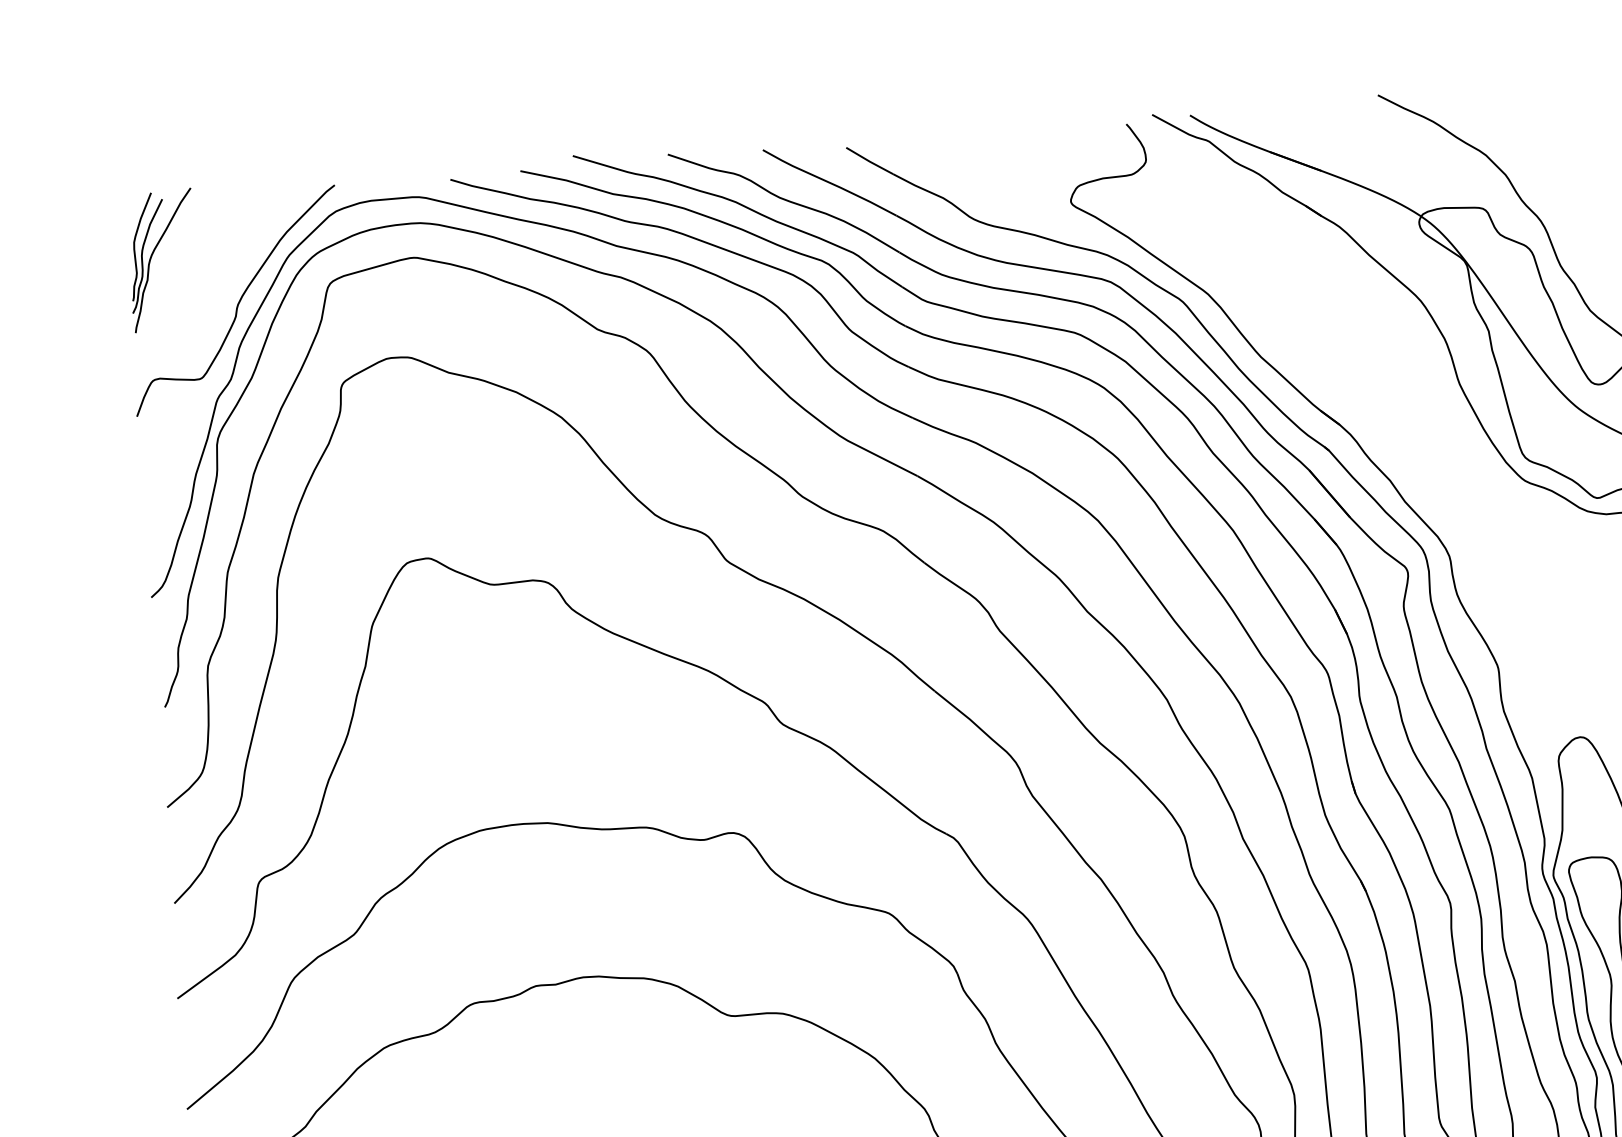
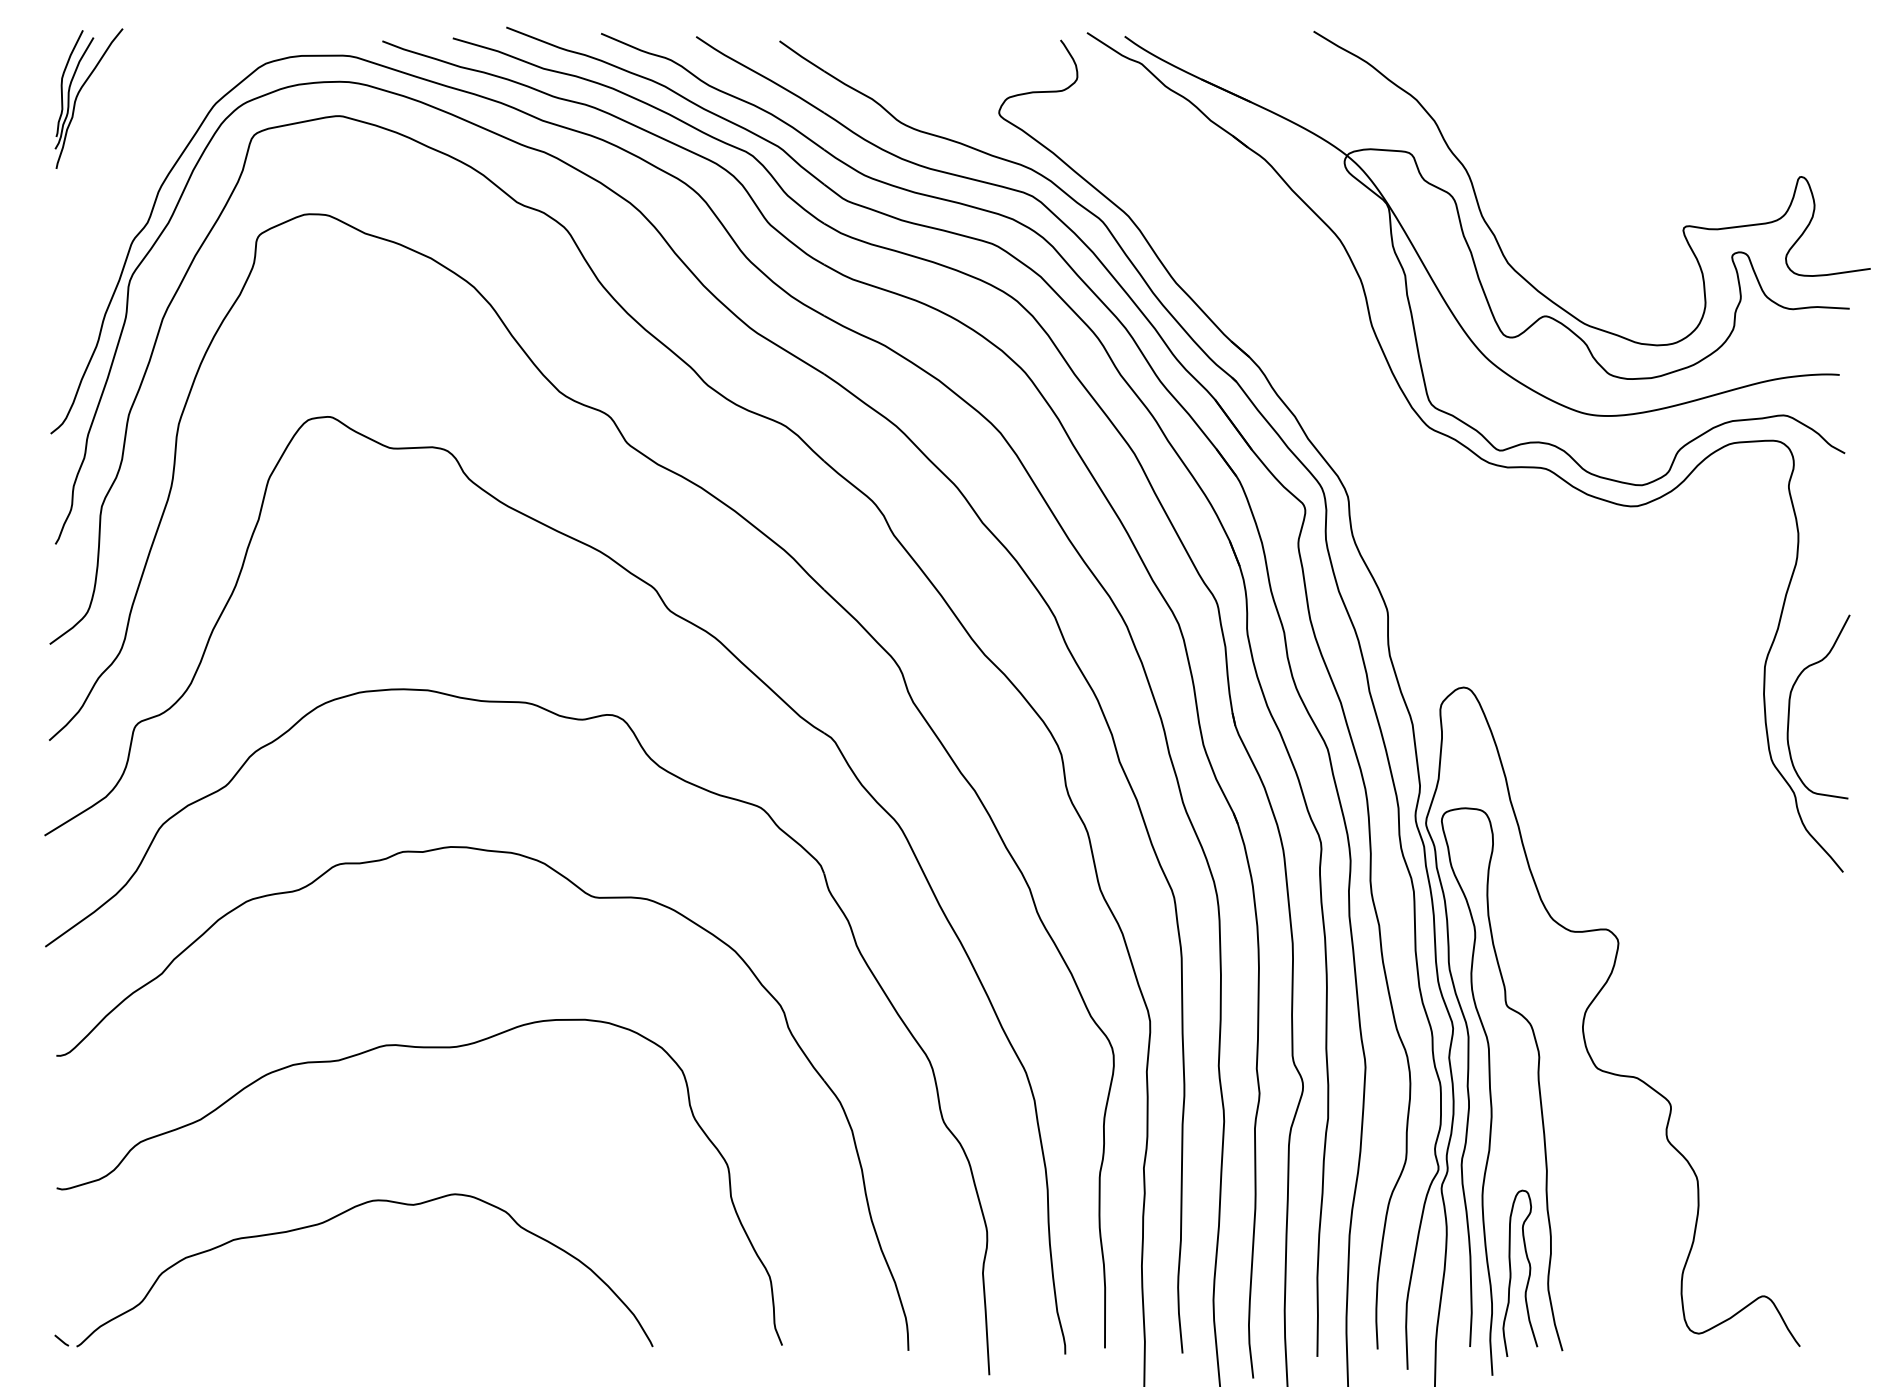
curve: (238, 301) -> (161, 145), removed

